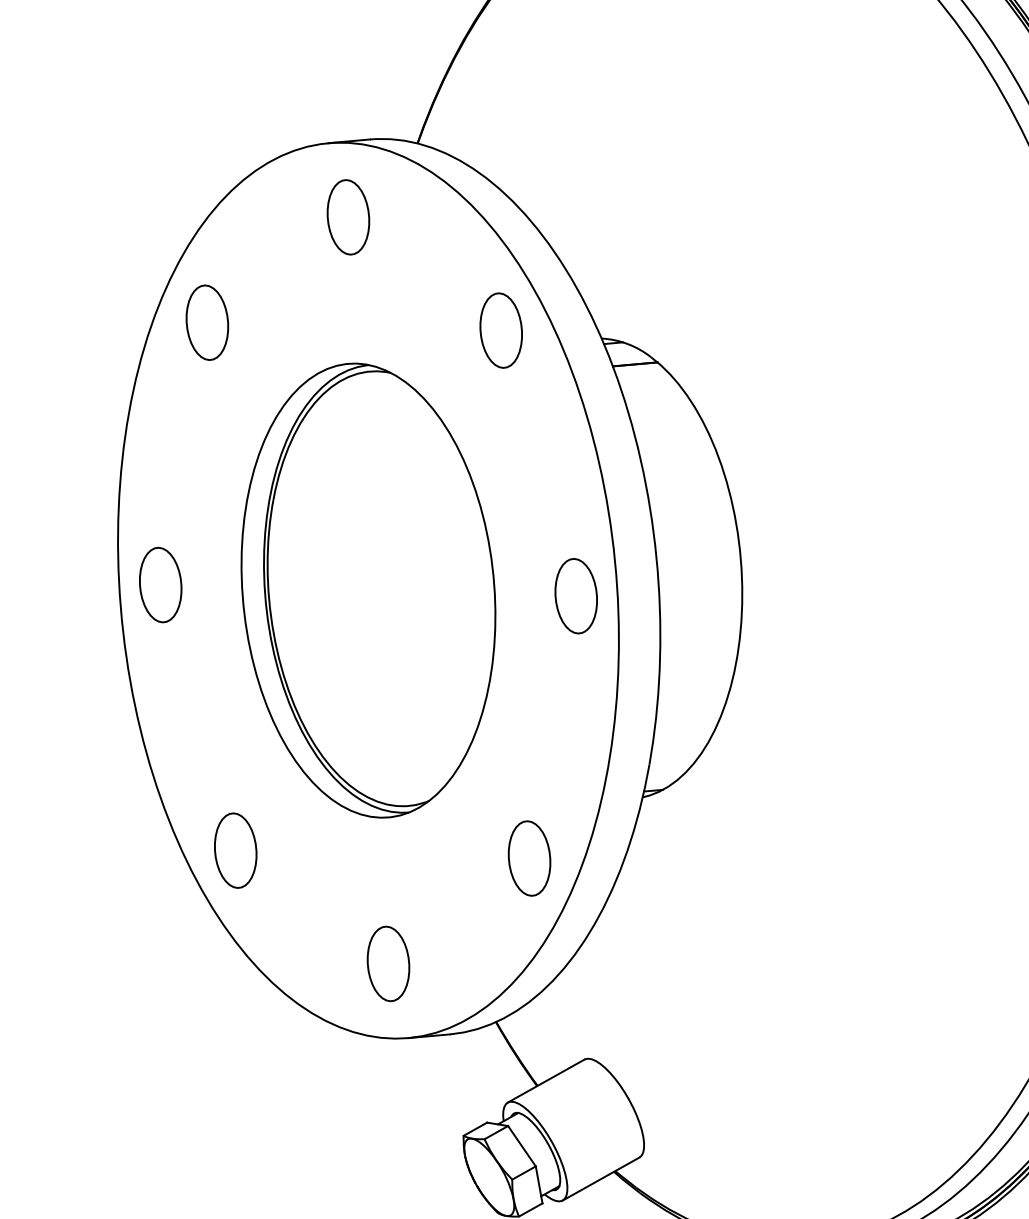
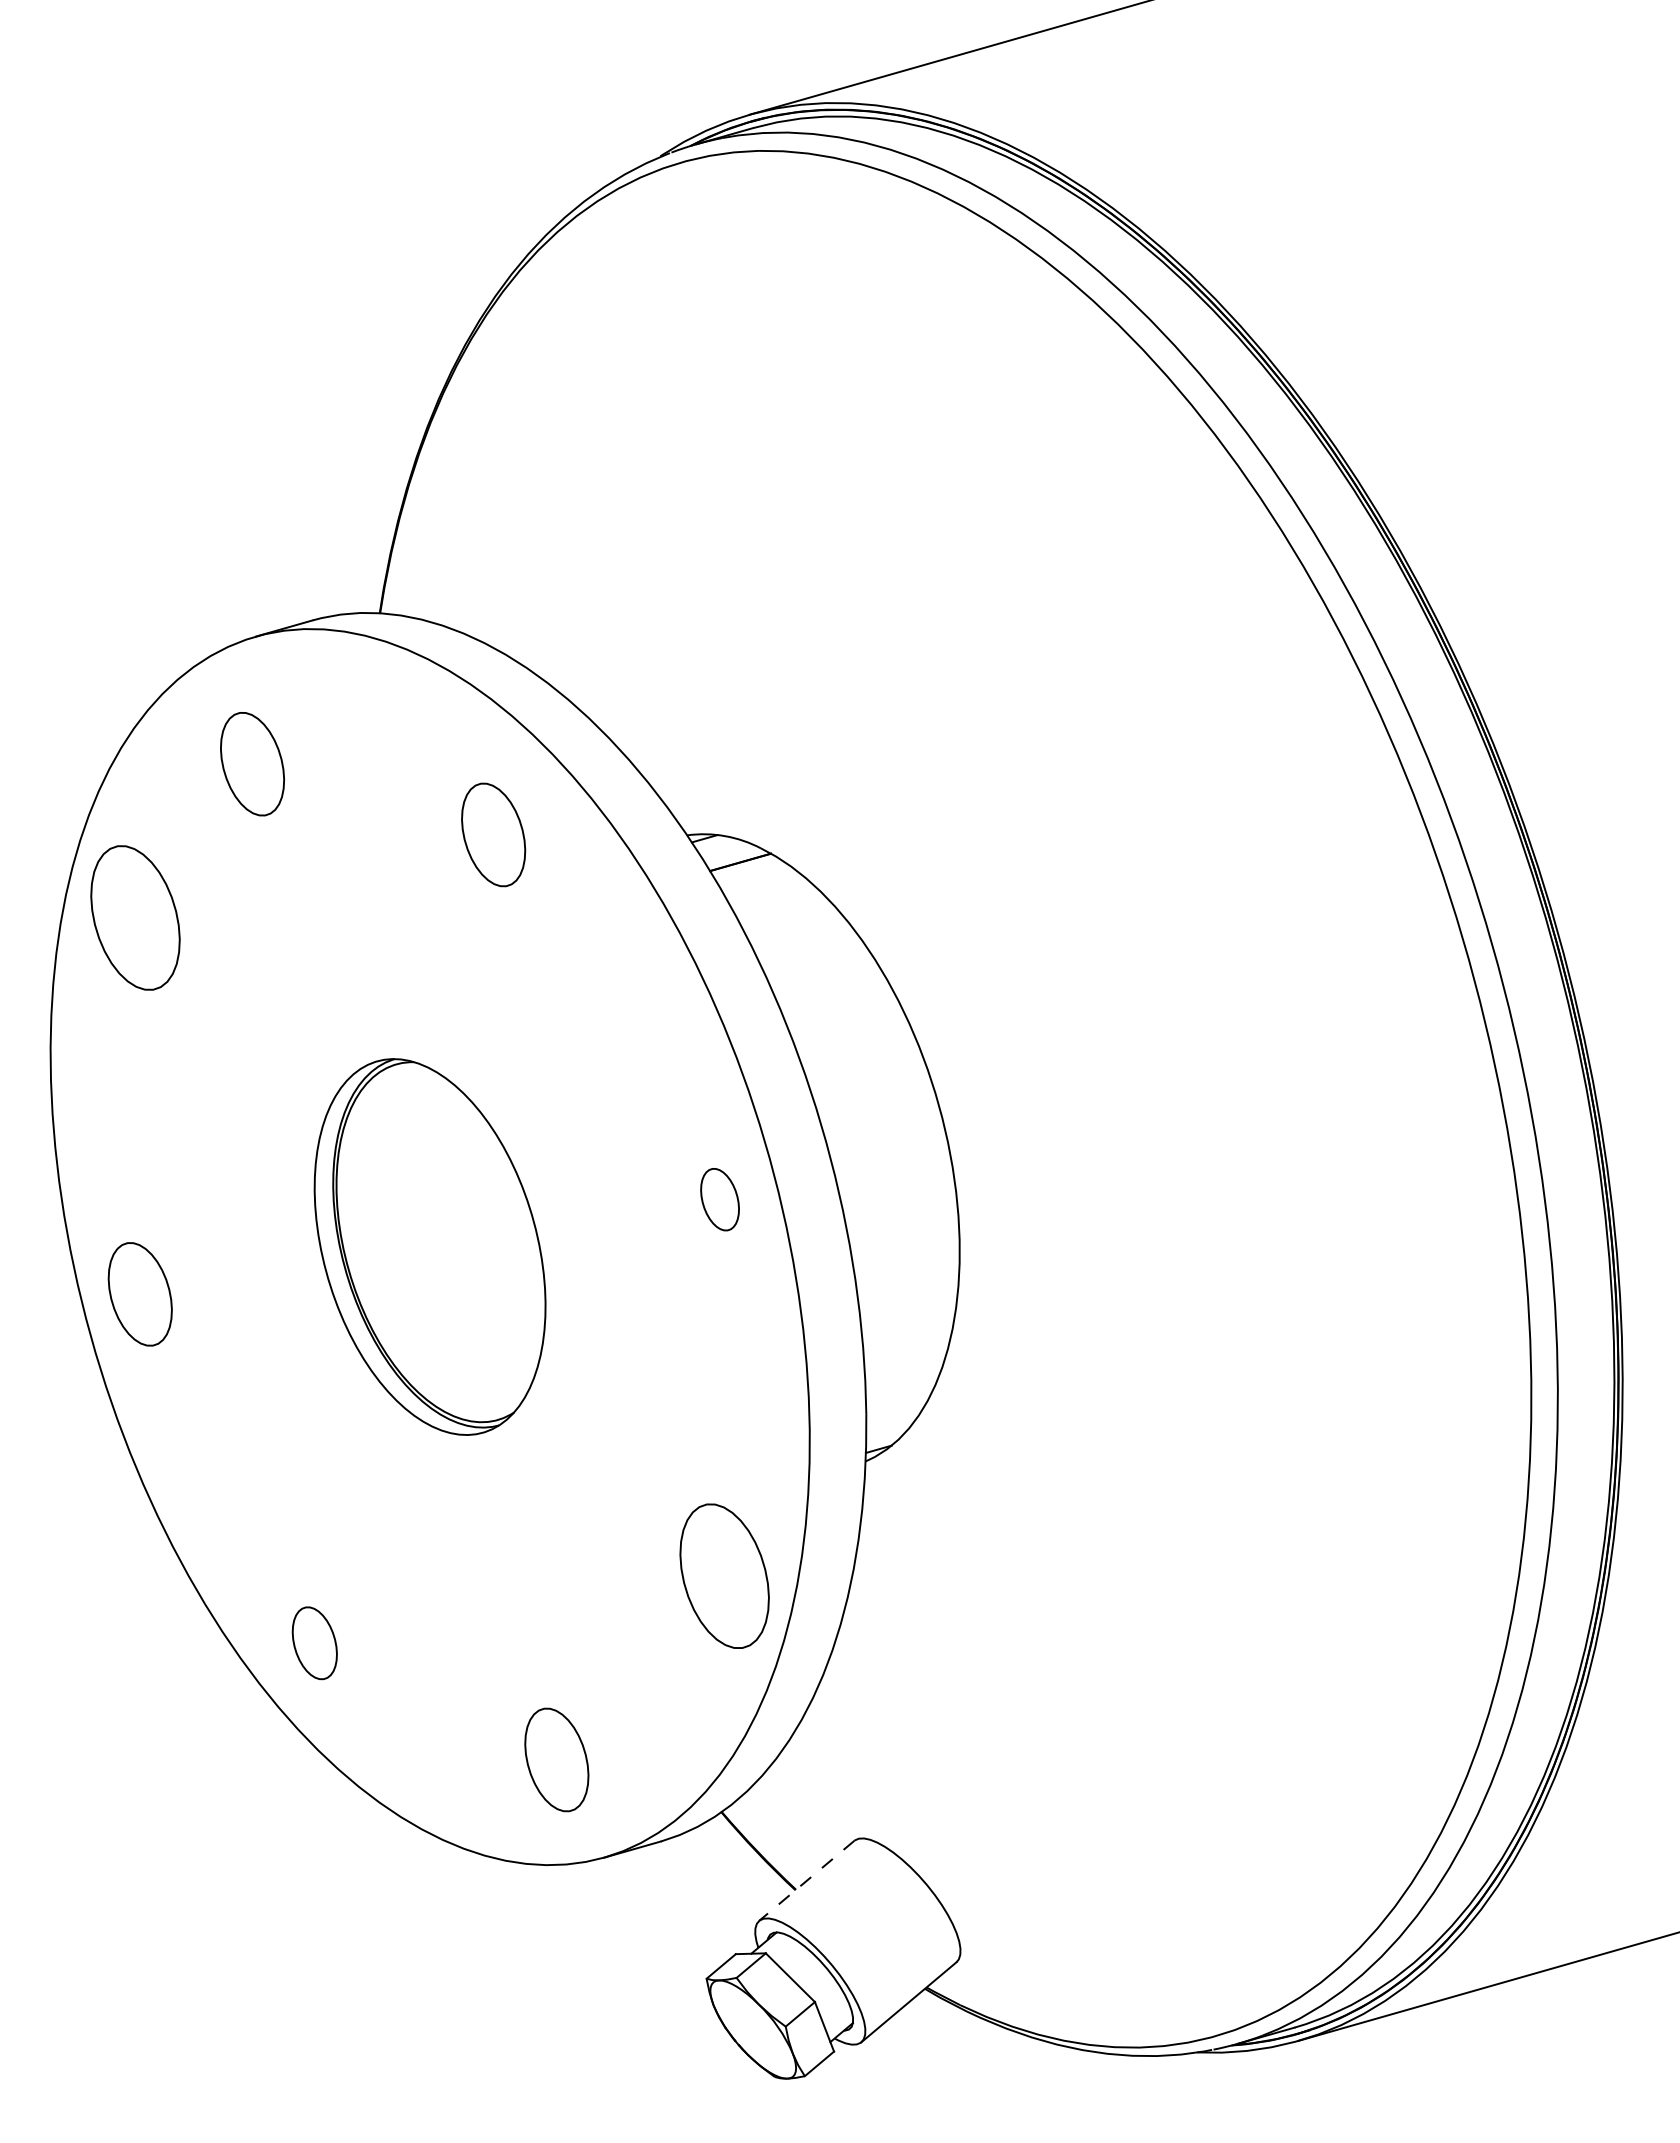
part: (348, 217) -> (252, 764), moved
part: (207, 322) -> (135, 917), size x1.4
part: (501, 330) -> (493, 834), moved
part: (368, 590) -> (429, 1246), size x0.6
part: (575, 595) -> (719, 1199), size x0.6
part: (235, 850) -> (314, 1643), size x0.7
part: (529, 858) -> (724, 1576), size x1.4
line: (545, 1081) -> (806, 1881), solid -> dashed

